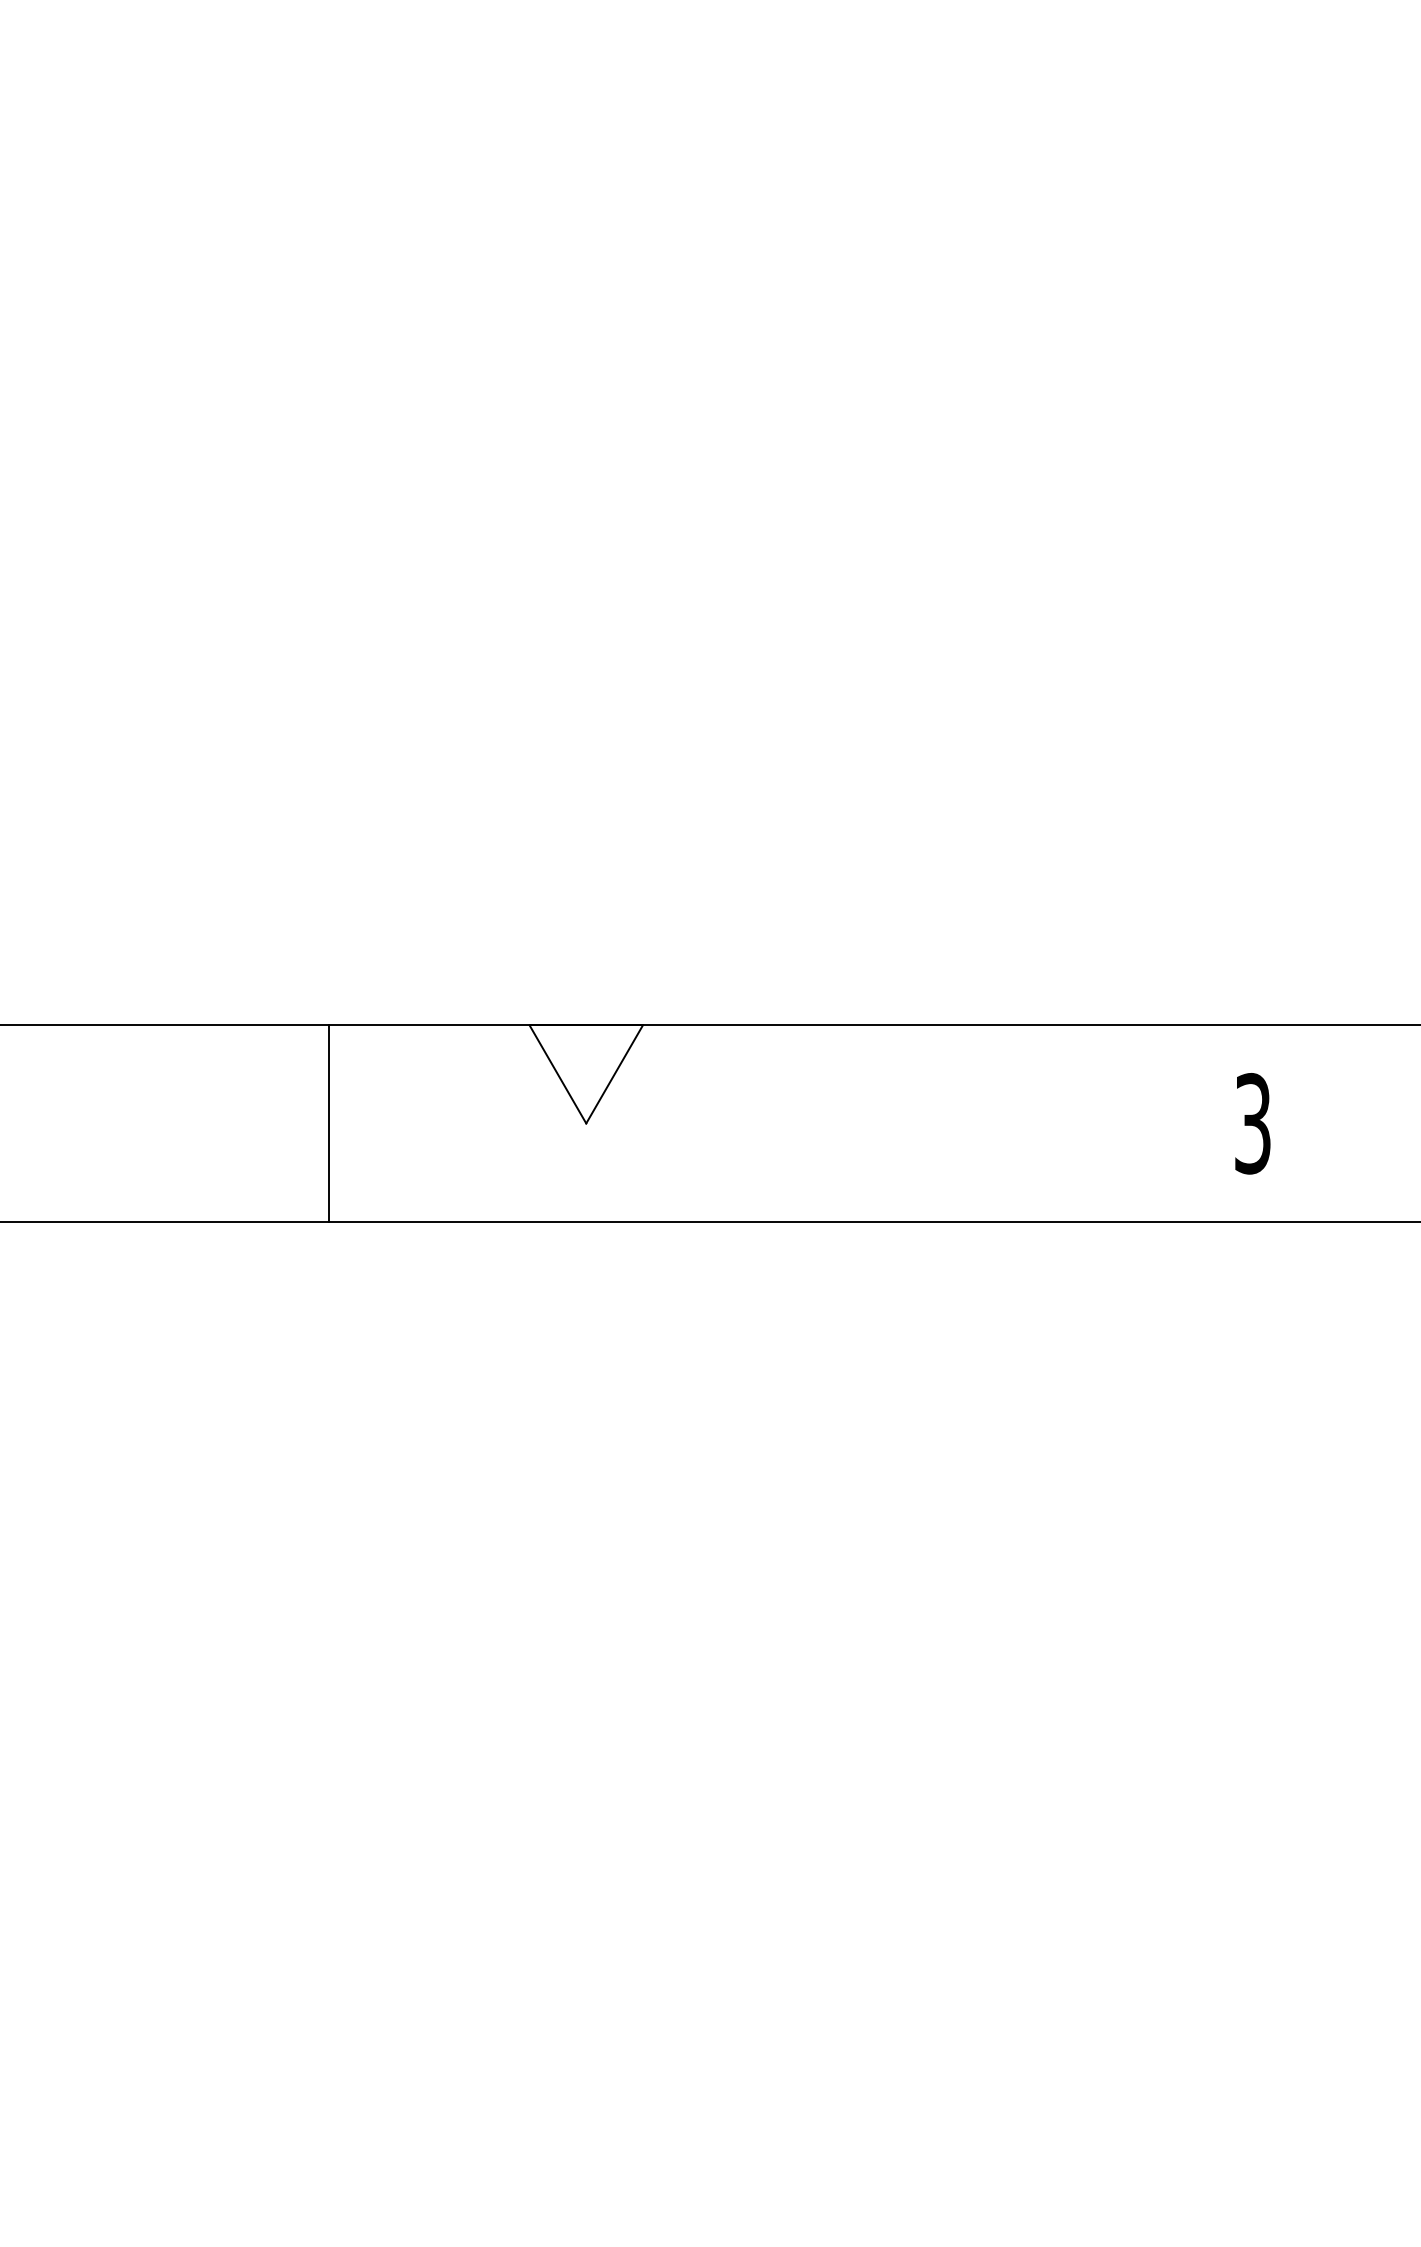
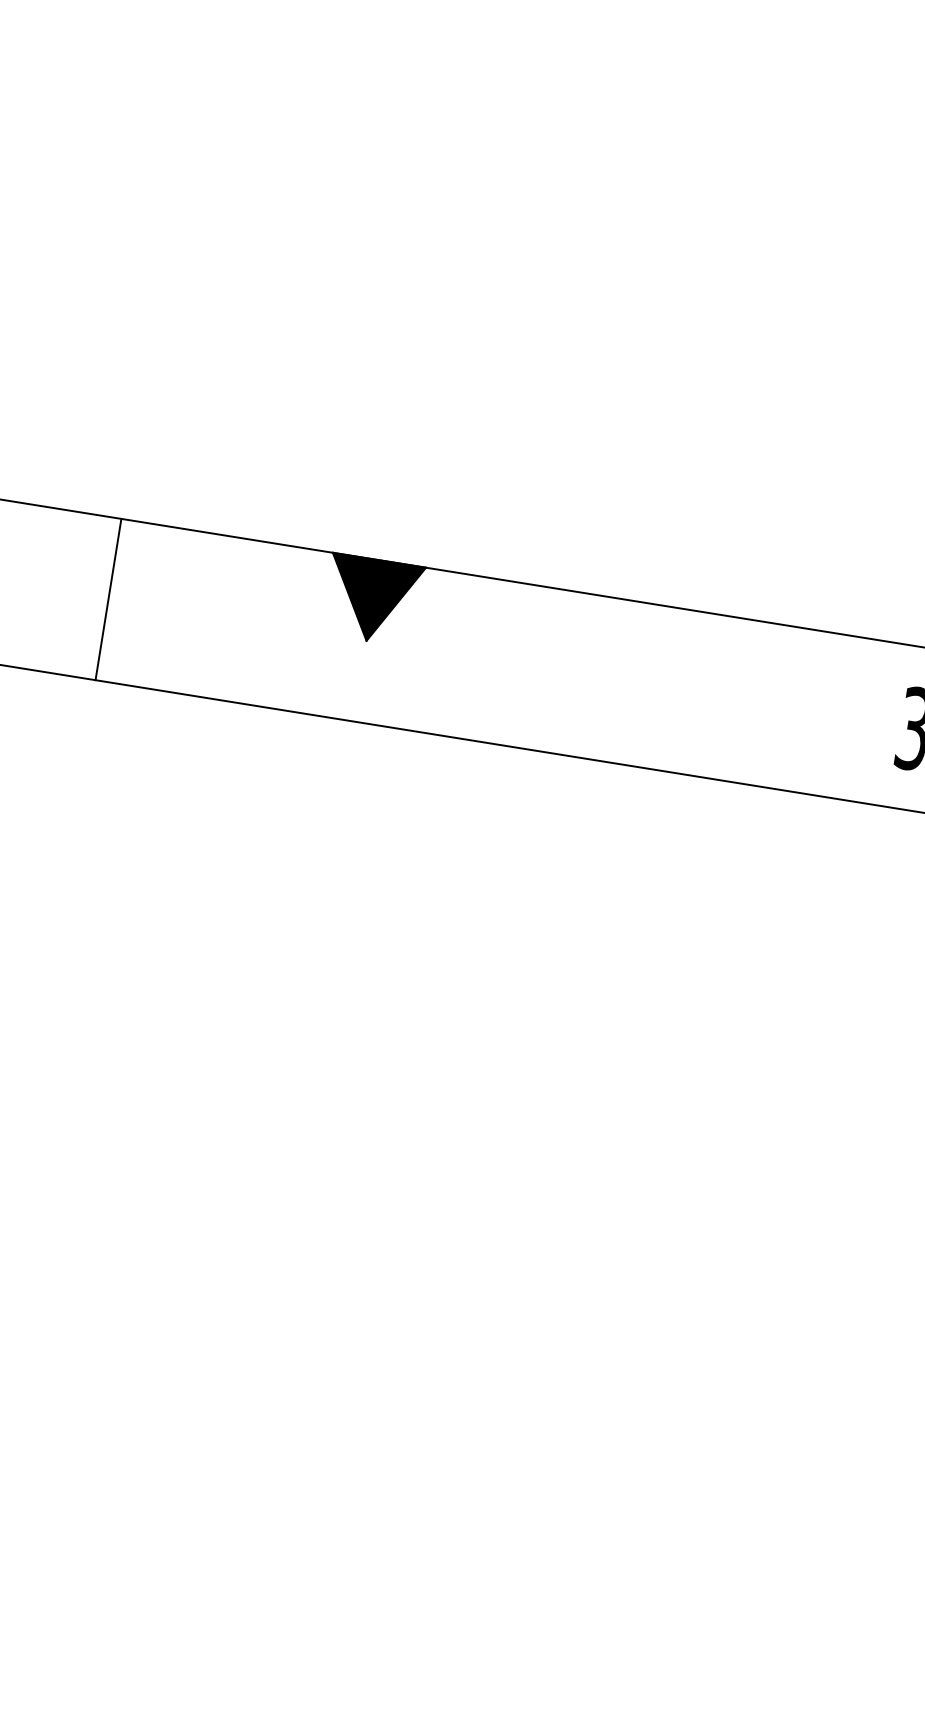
fill: (585, 1074) -> (372, 600), added
line: (329, 1123) -> (108, 599), moved

